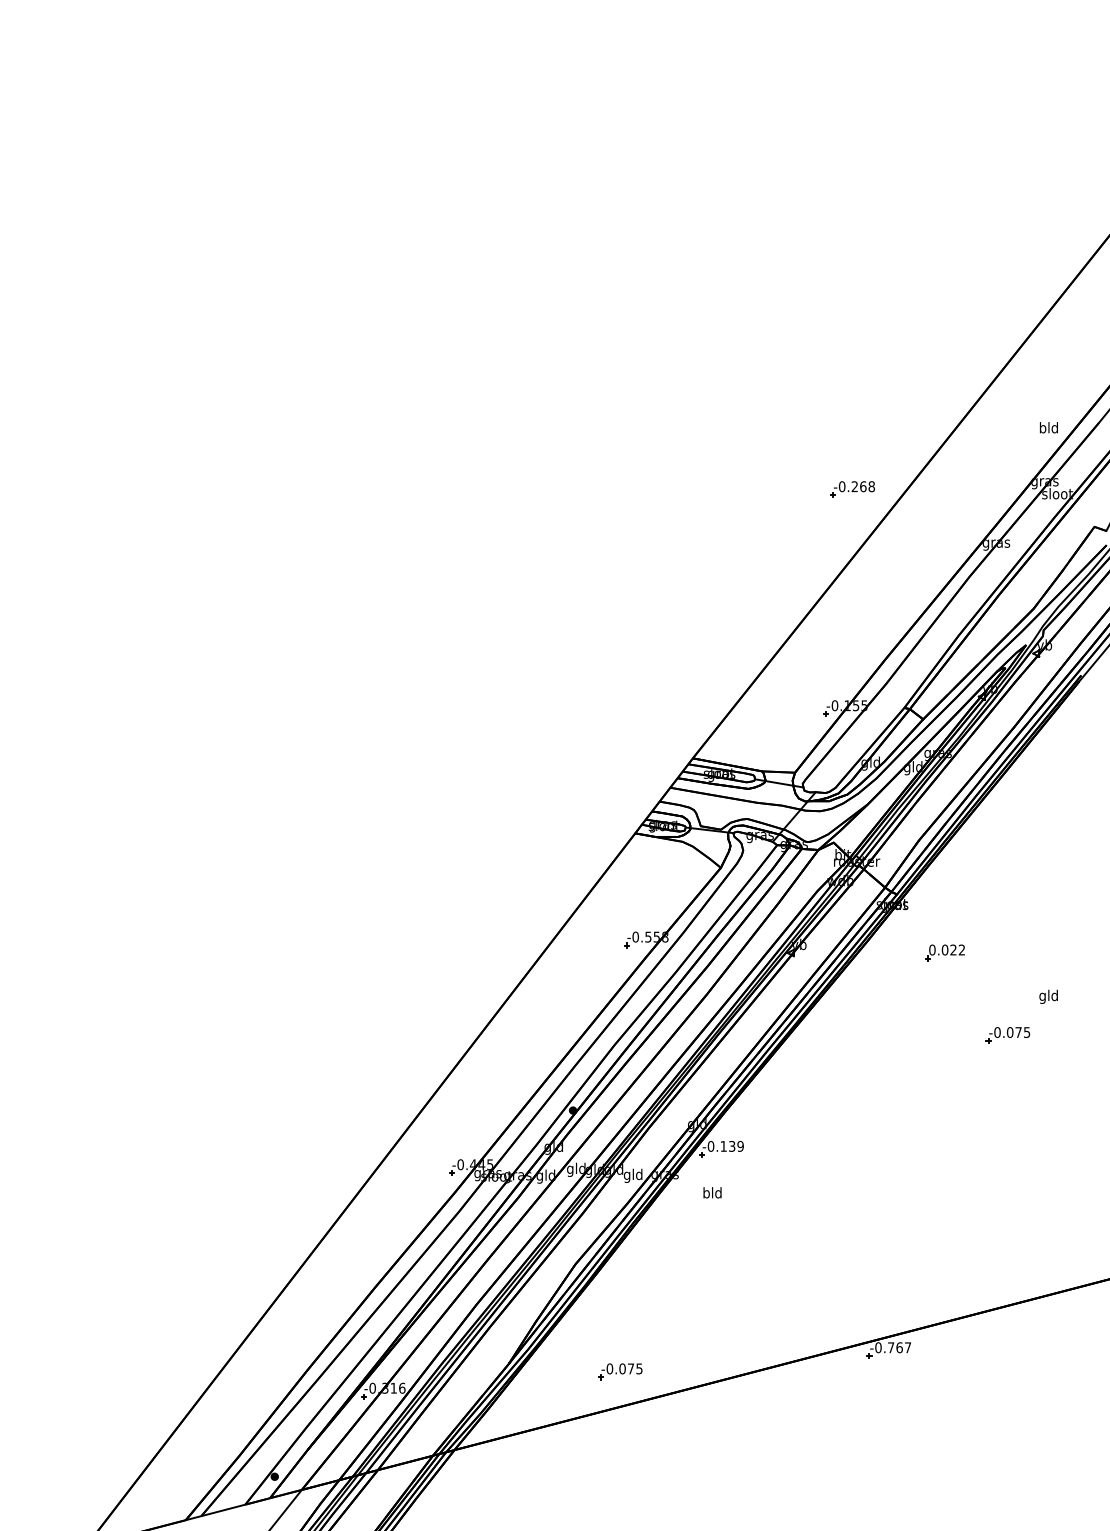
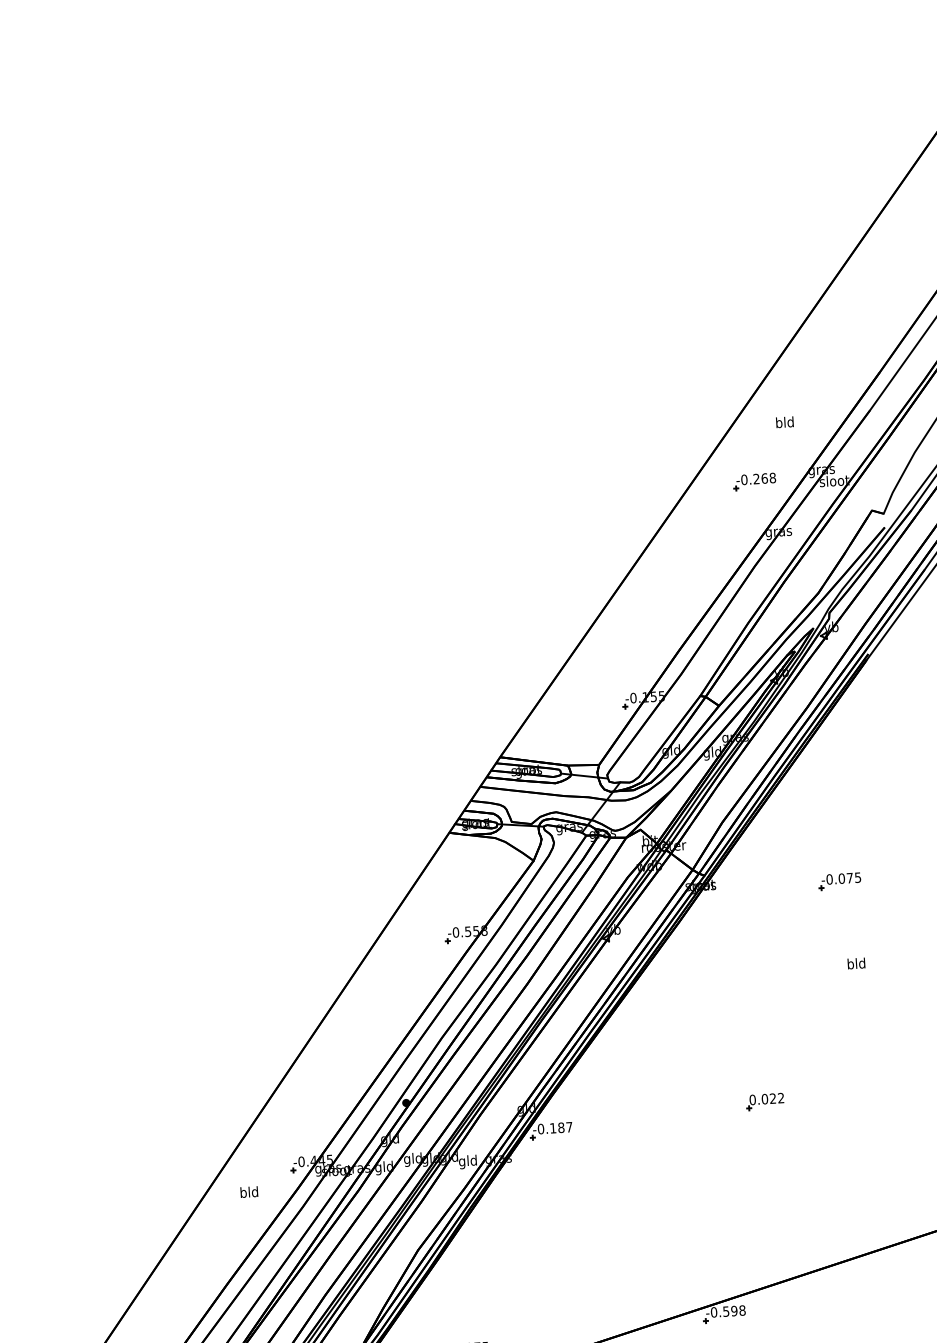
text: (1048, 427) -> (784, 422), moved
part: (852, 489) -> (754, 481), moved
part: (944, 952) -> (764, 1101), moved
text: (1042, 996) -> (850, 964), gld -> bld
part: (1007, 1035) -> (839, 881), moved
text: (736, 1145) -> (565, 1126), -0.139 -> -0.187
text: (712, 1192) -> (249, 1191), moved
text: (899, 1347) -> (734, 1310), -0.767 -> -0.598

